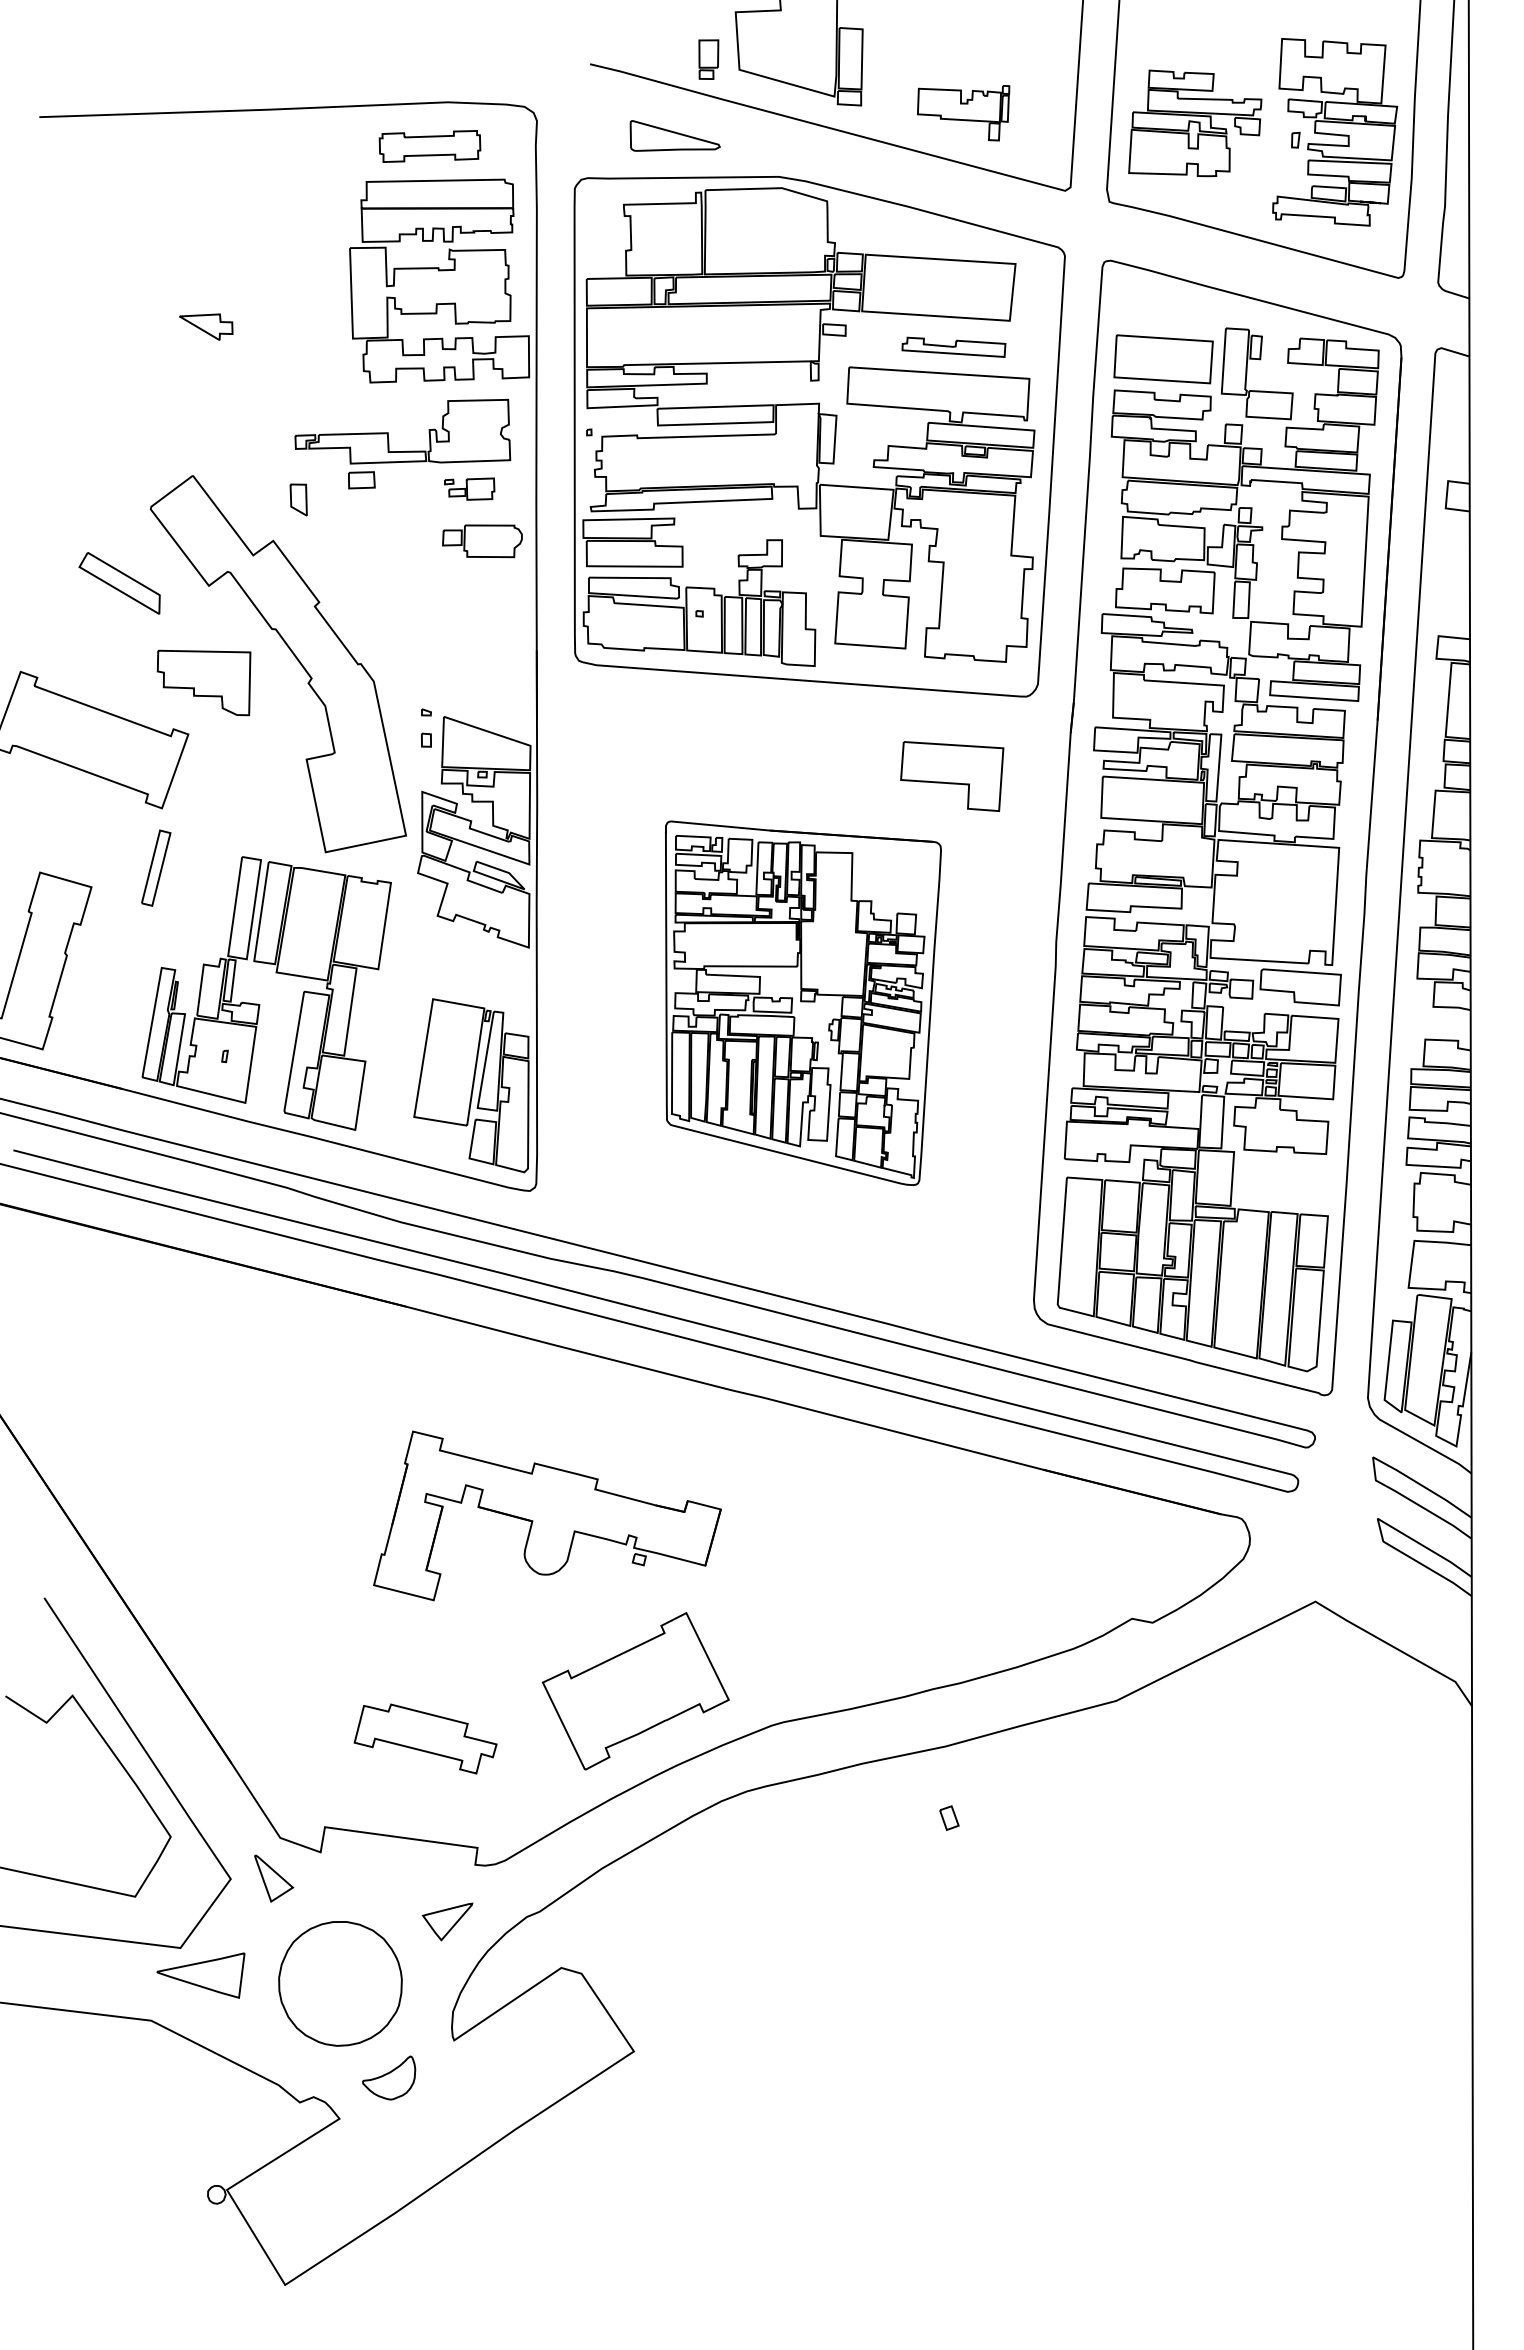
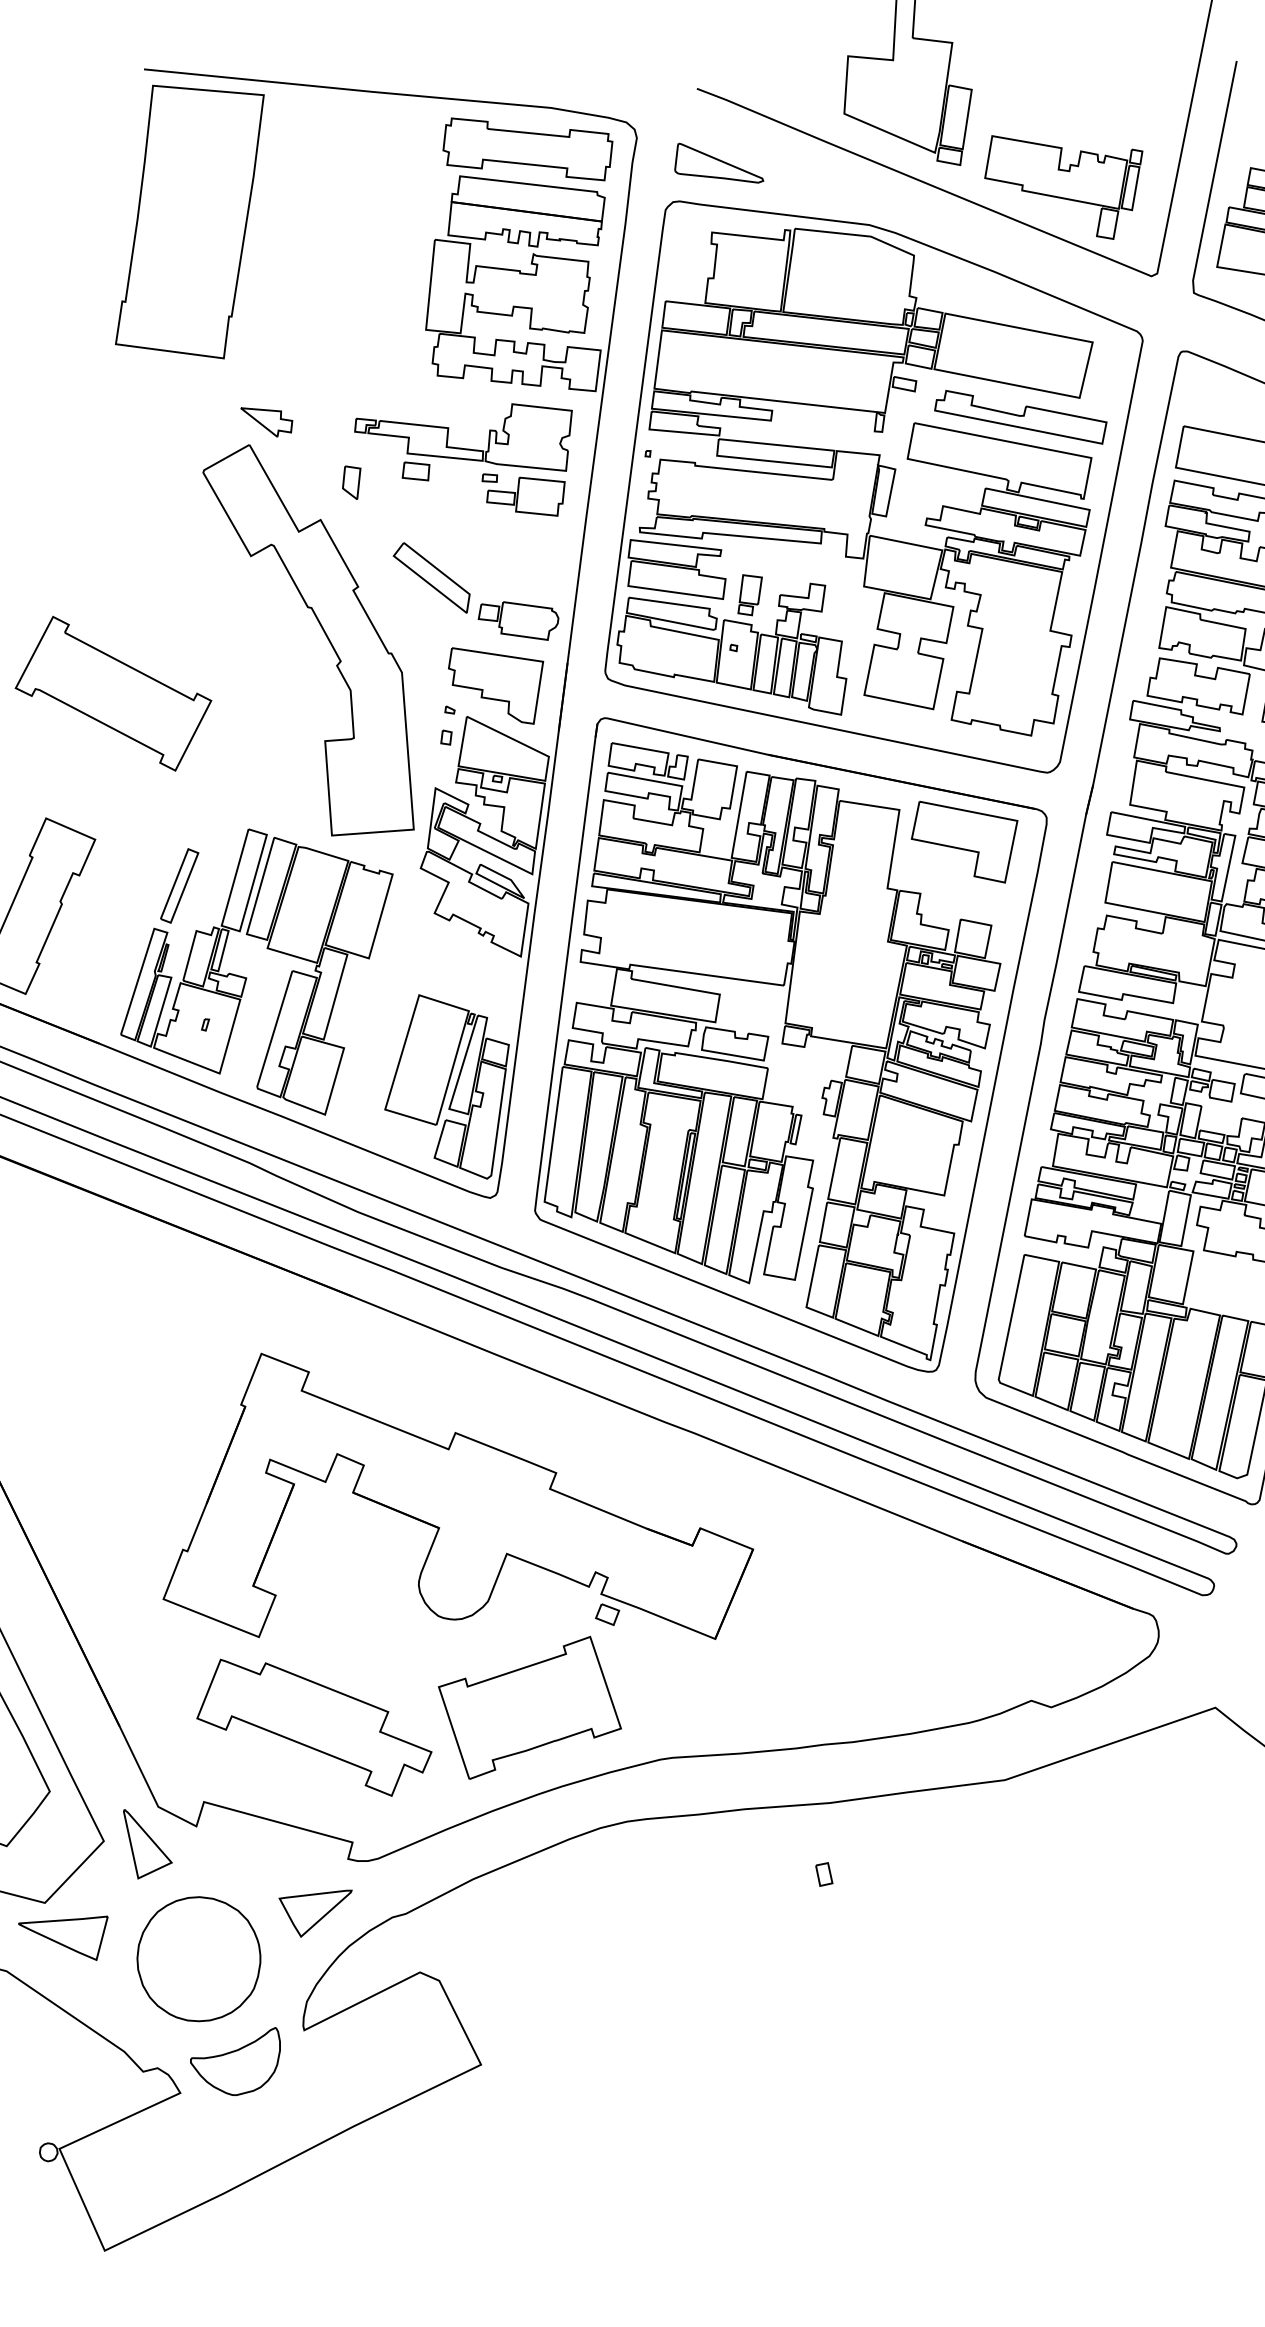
part: (708, 59) -> (749, 595), moved
part: (963, 112) -> (1060, 185), size x1.67
part: (674, 135) -> (719, 163), moved
part: (429, 146) -> (527, 149), size x1.67
part: (104, 260) -> (189, 219), added
part: (206, 326) -> (266, 421), moved
part: (953, 347) -> (1020, 417), size x1.67
part: (469, 488) -> (522, 493), size x1.67
part: (482, 541) -> (518, 620), moved
part: (119, 583) -> (431, 577), moved
part: (203, 682) -> (492, 685), moved
part: (156, 867) -> (179, 885), moved
part: (803, 1003) -> (785, 1047), size x1.67
part: (547, 1515) -> (465, 1522), size x1.67
part: (425, 1738) -> (315, 1727), size x1.67
part: (274, 1878) -> (147, 1846), size x1.43
part: (447, 1921) -> (313, 1911), size x1.43
part: (388, 2077) -> (234, 2058), size x1.67

